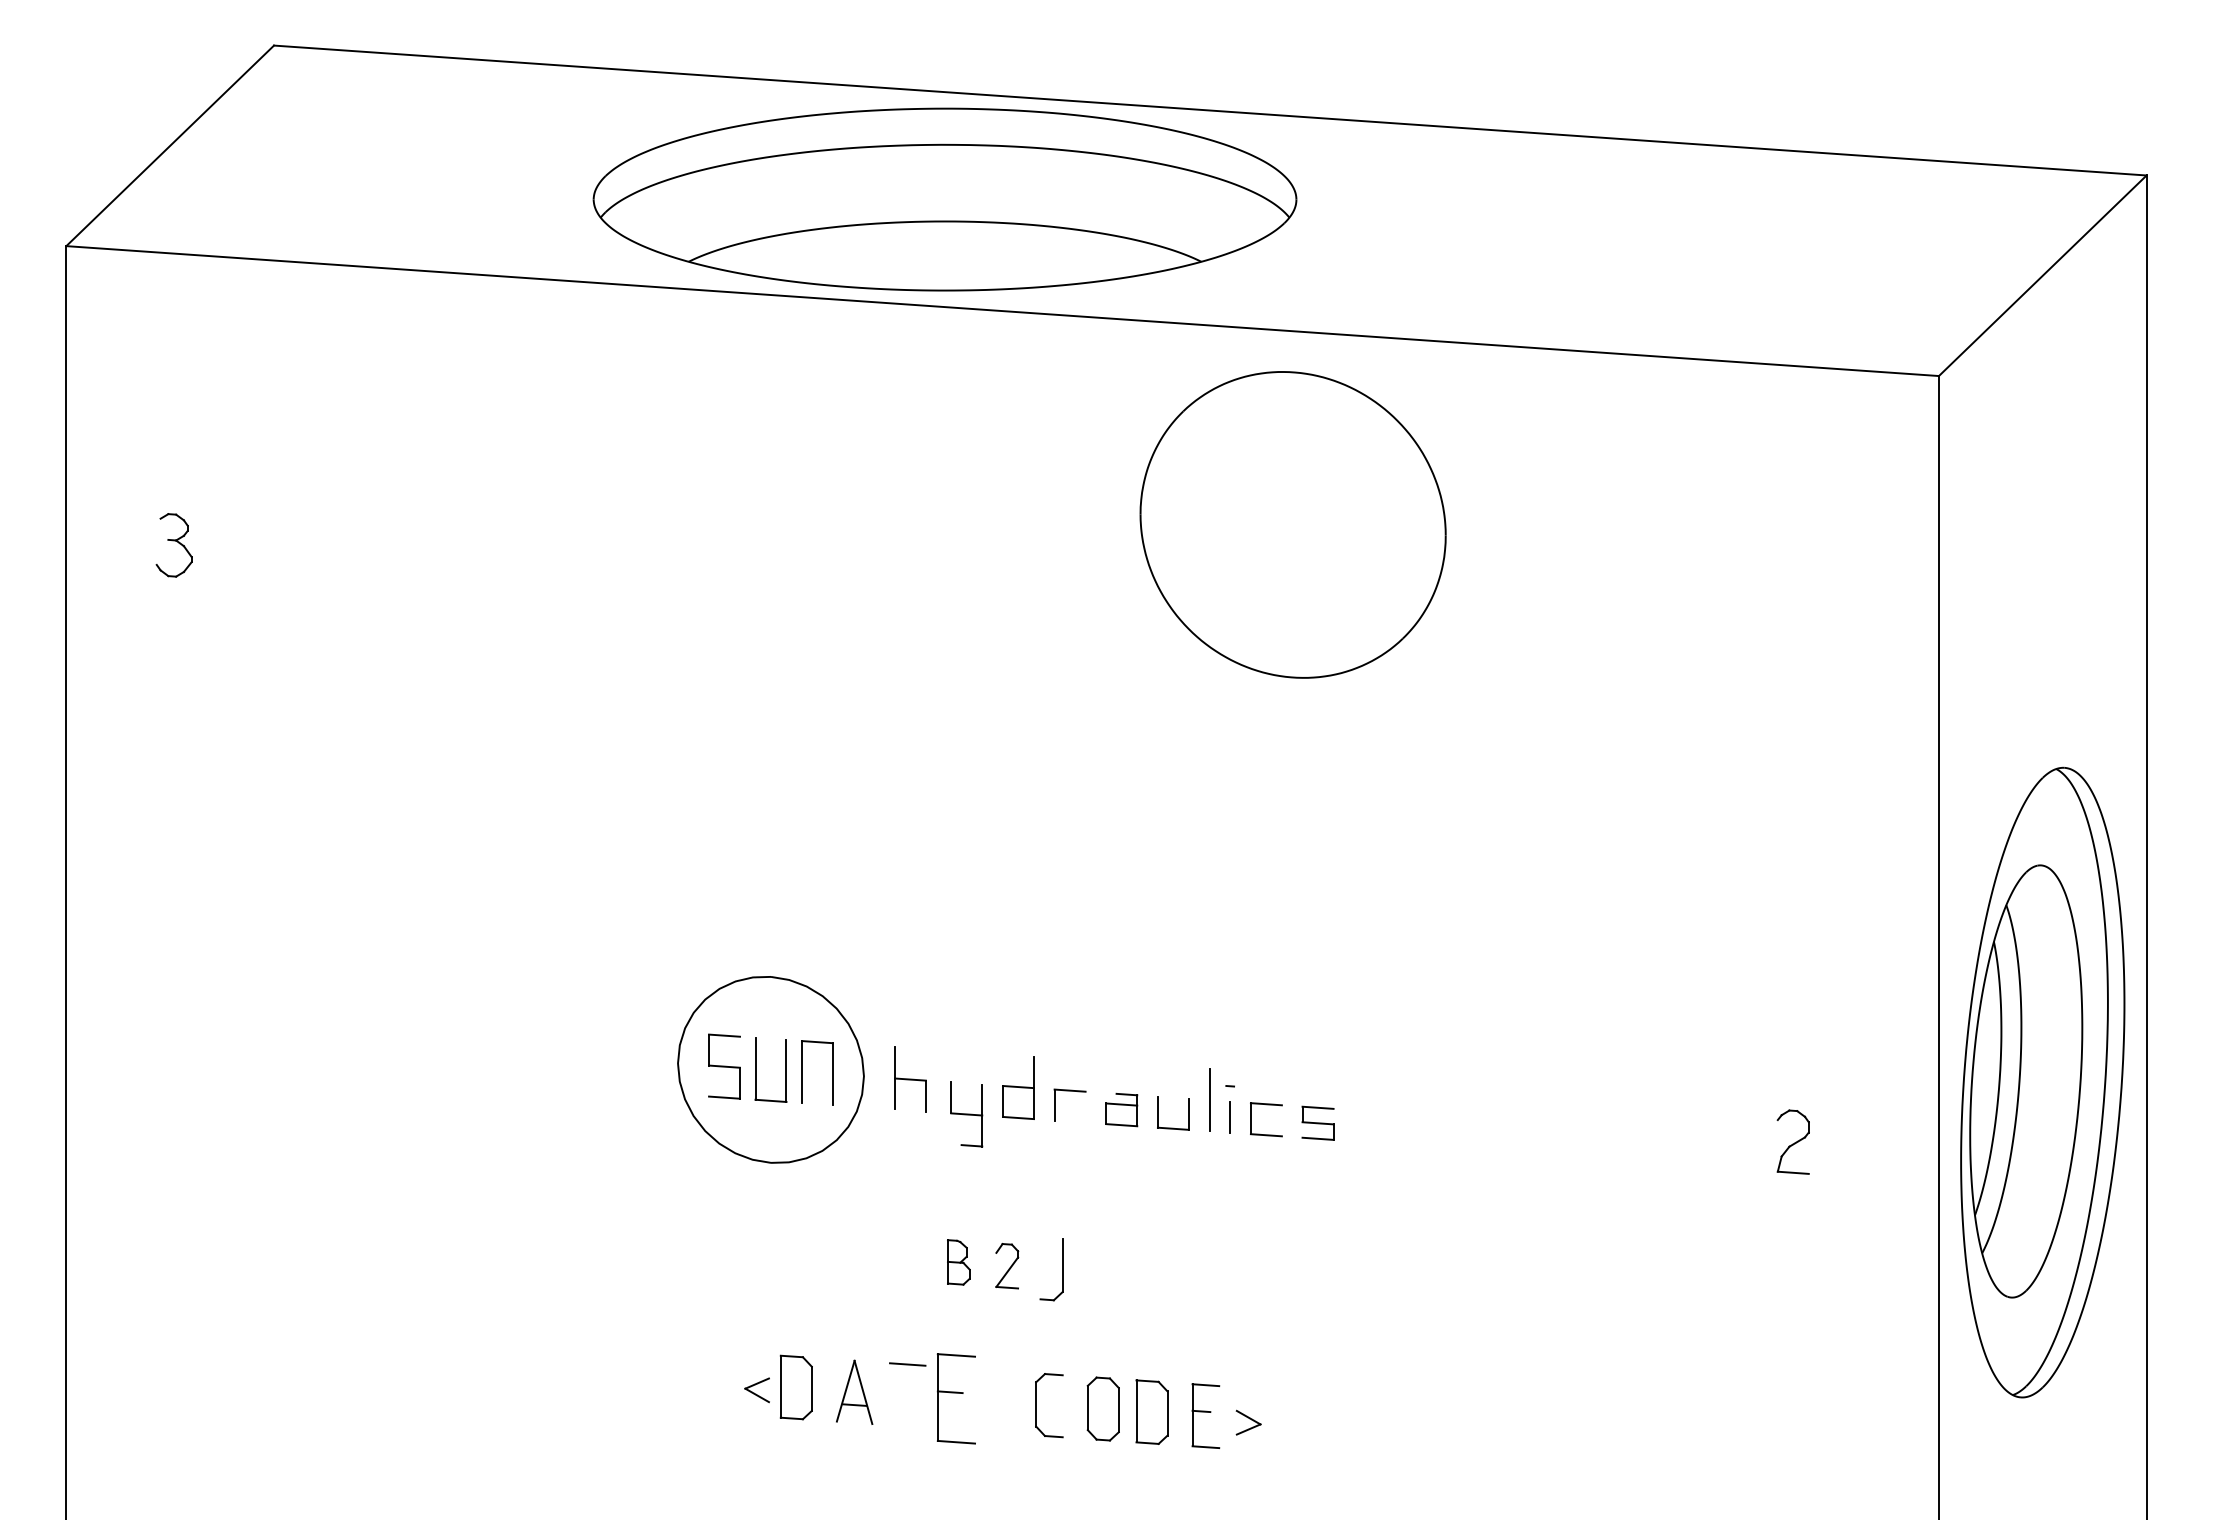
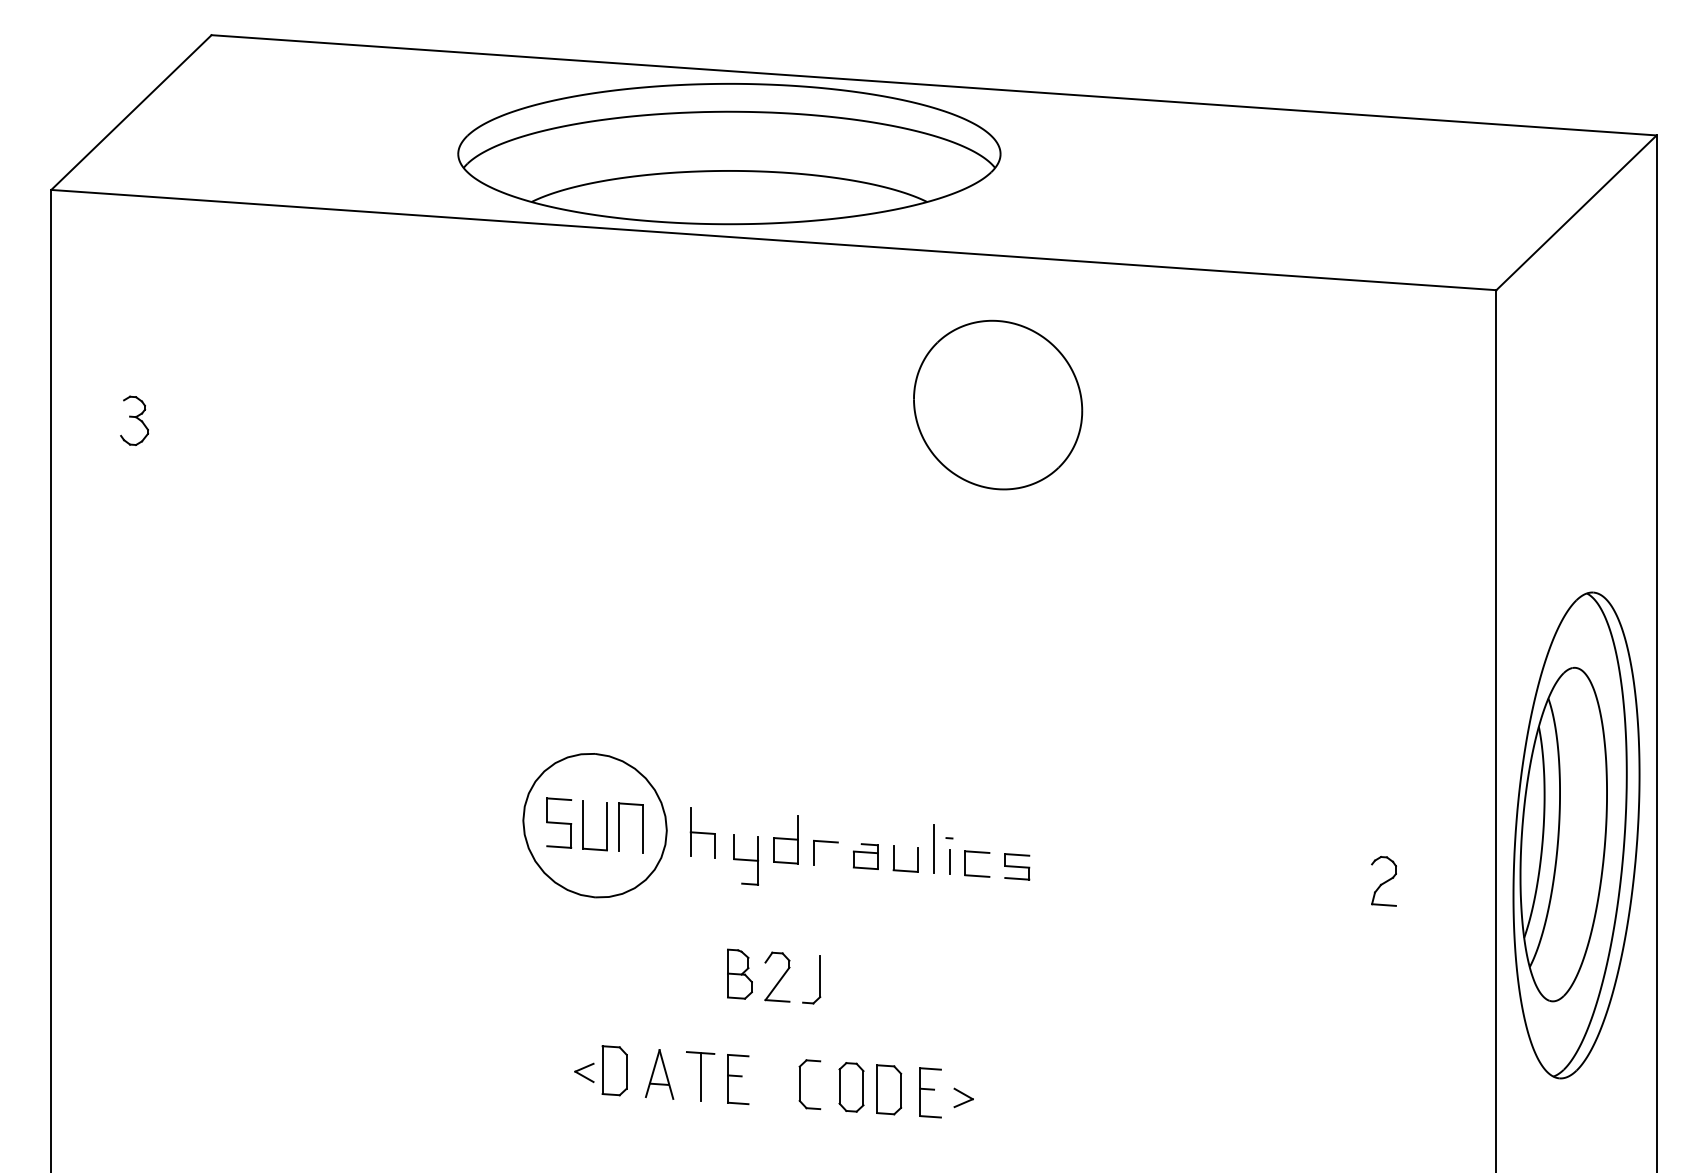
part: (1293, 524) -> (998, 404), size x0.71
part: (958, 1262) -> (739, 974), size x1.43
part: (1006, 1265) -> (776, 976), size x1.43
line: (907, 1395) -> (700, 1076), added
part: (956, 1398) -> (738, 1079), size x0.71

